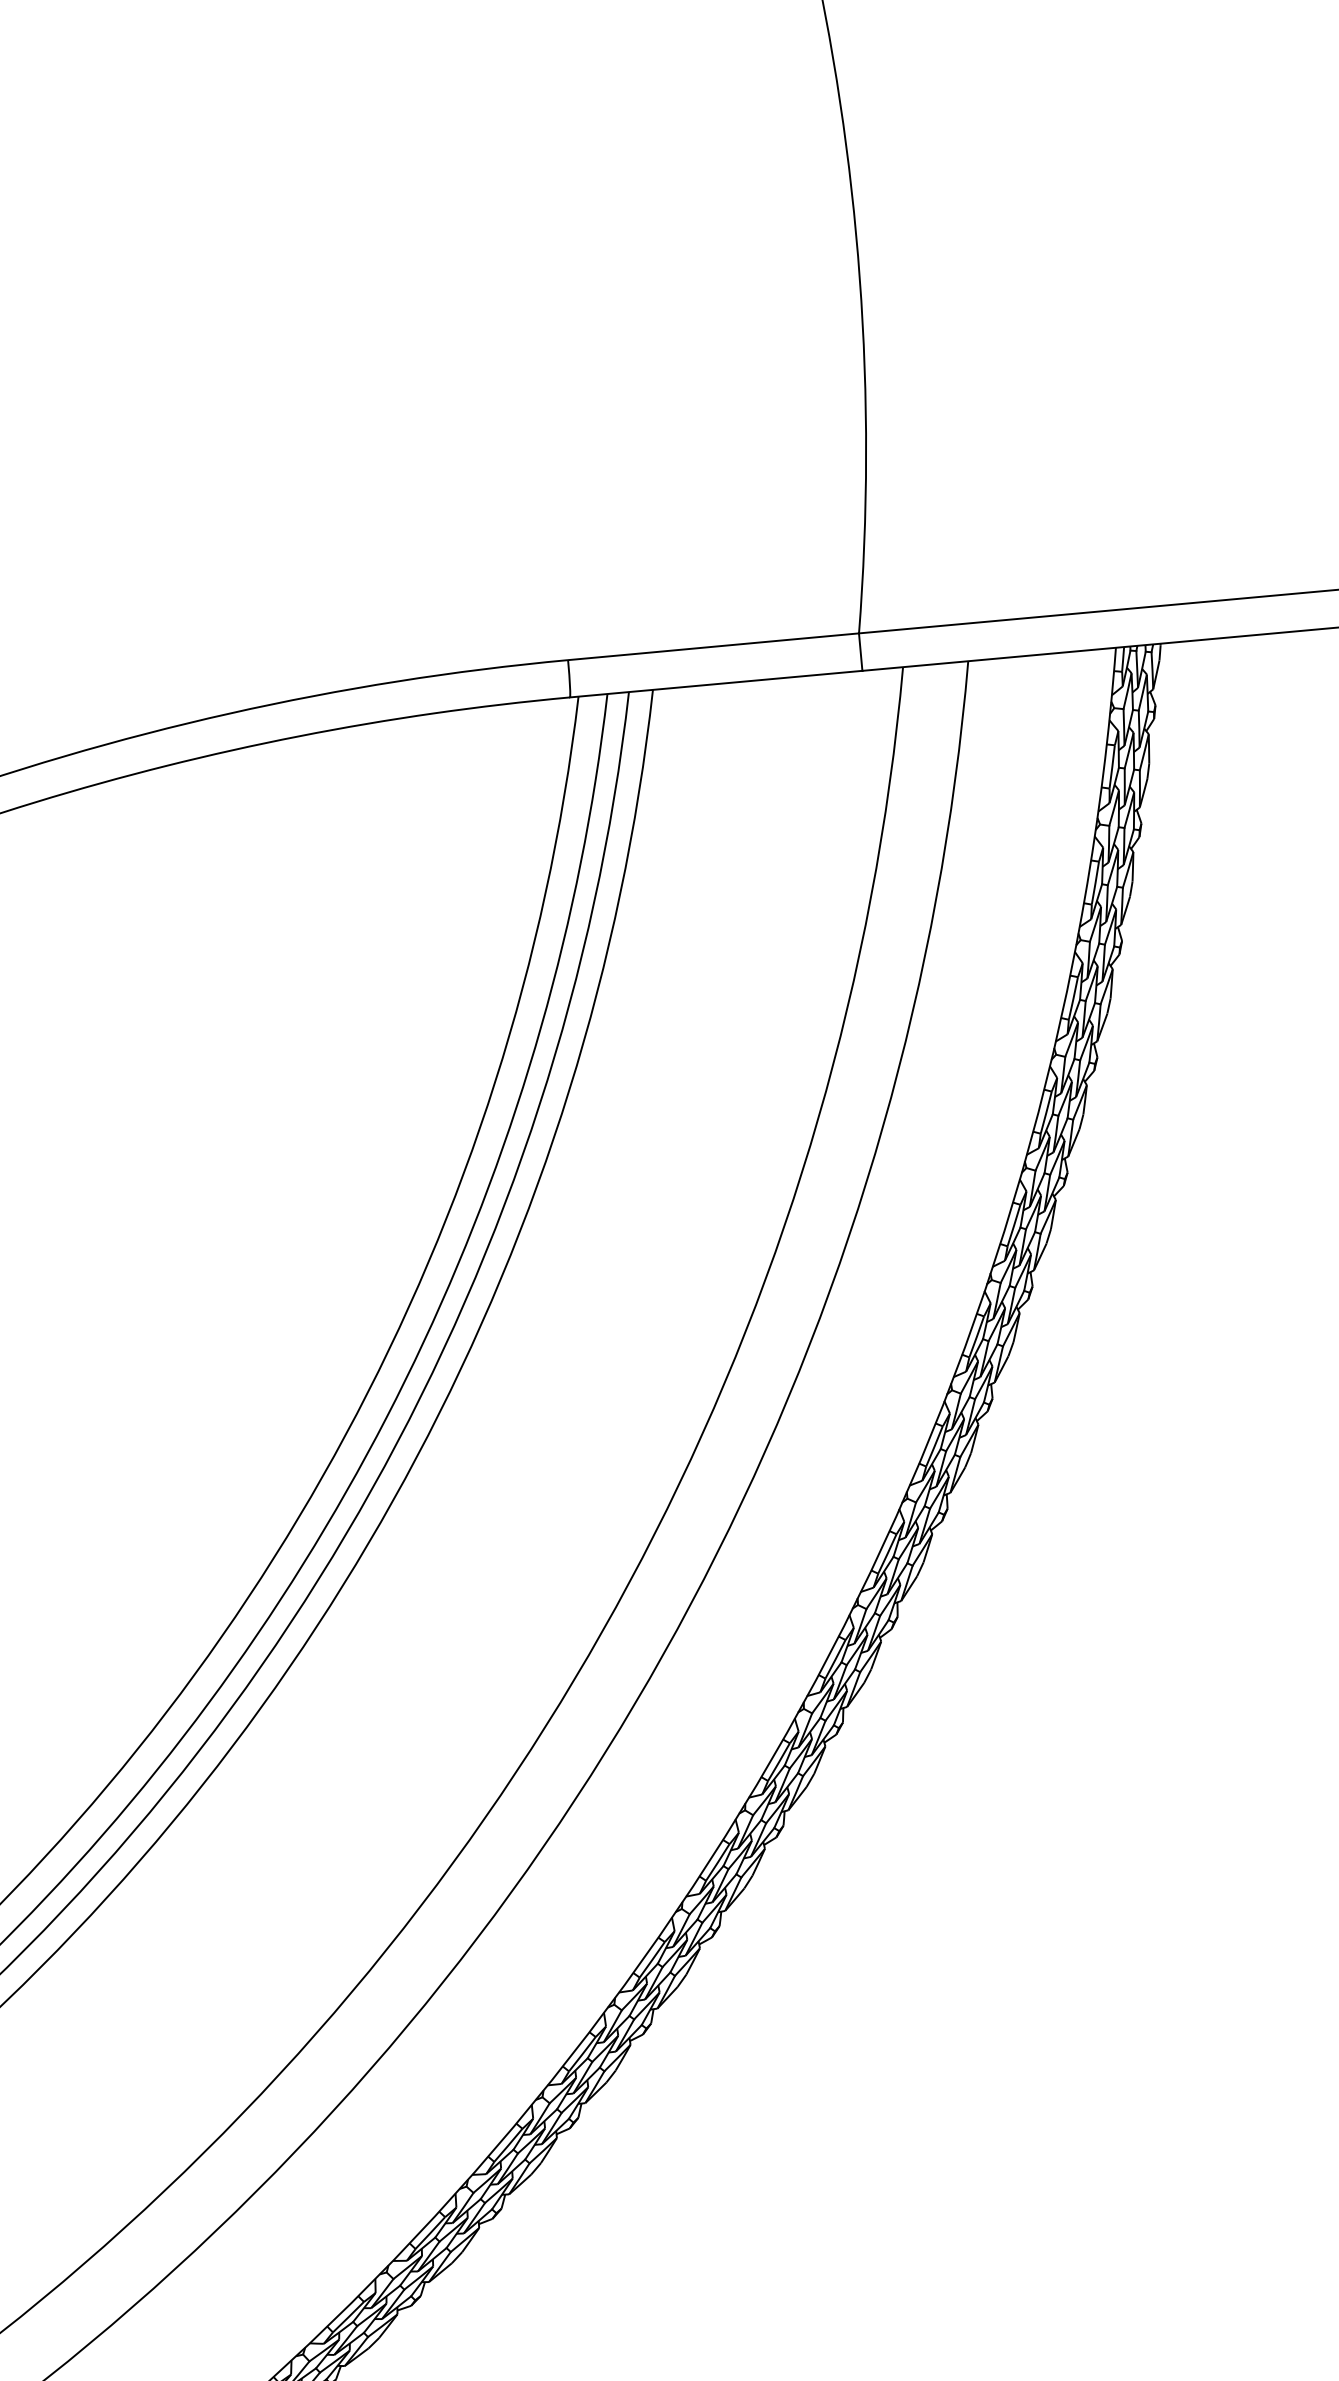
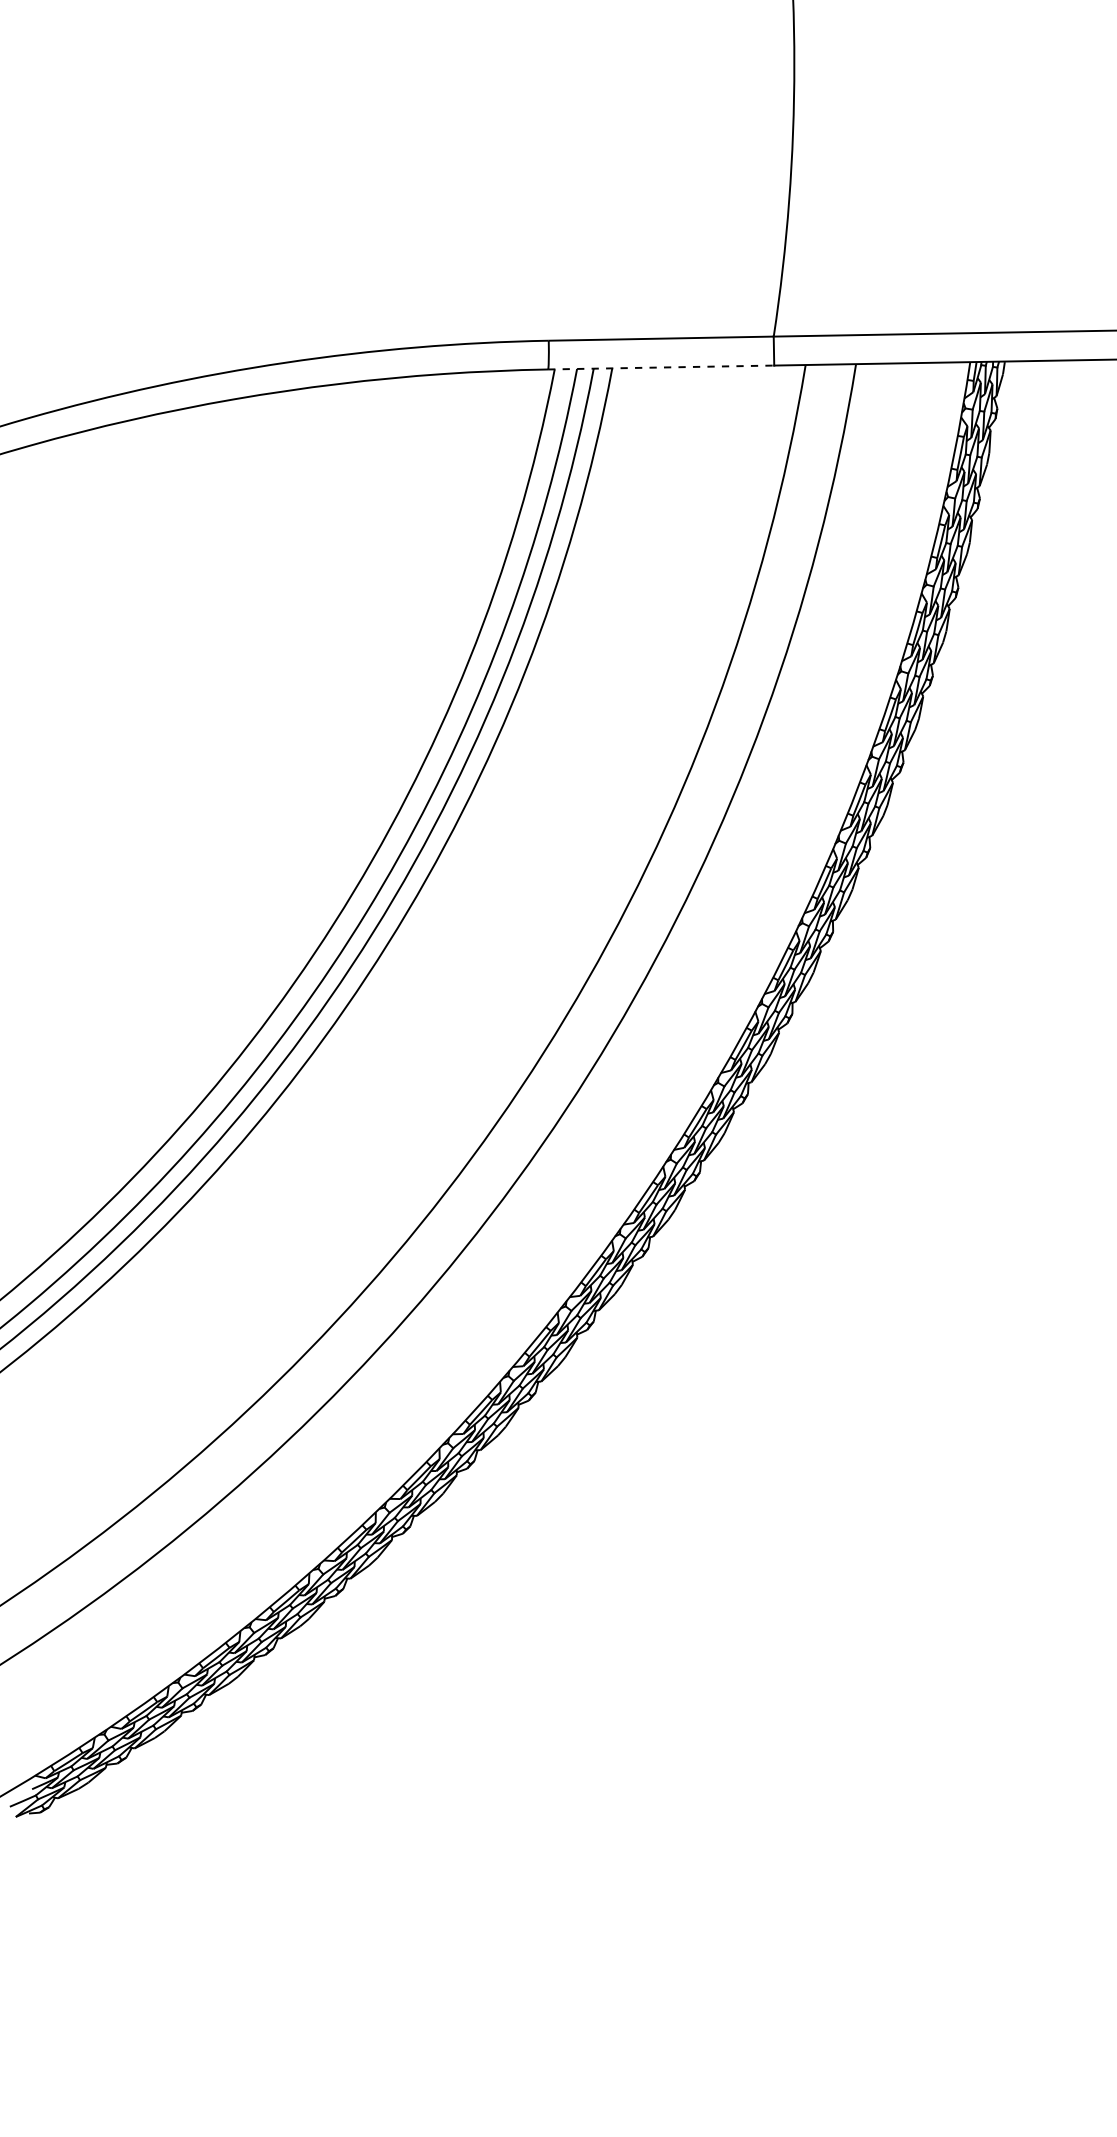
line: (716, 684) -> (661, 367), solid -> dashed

